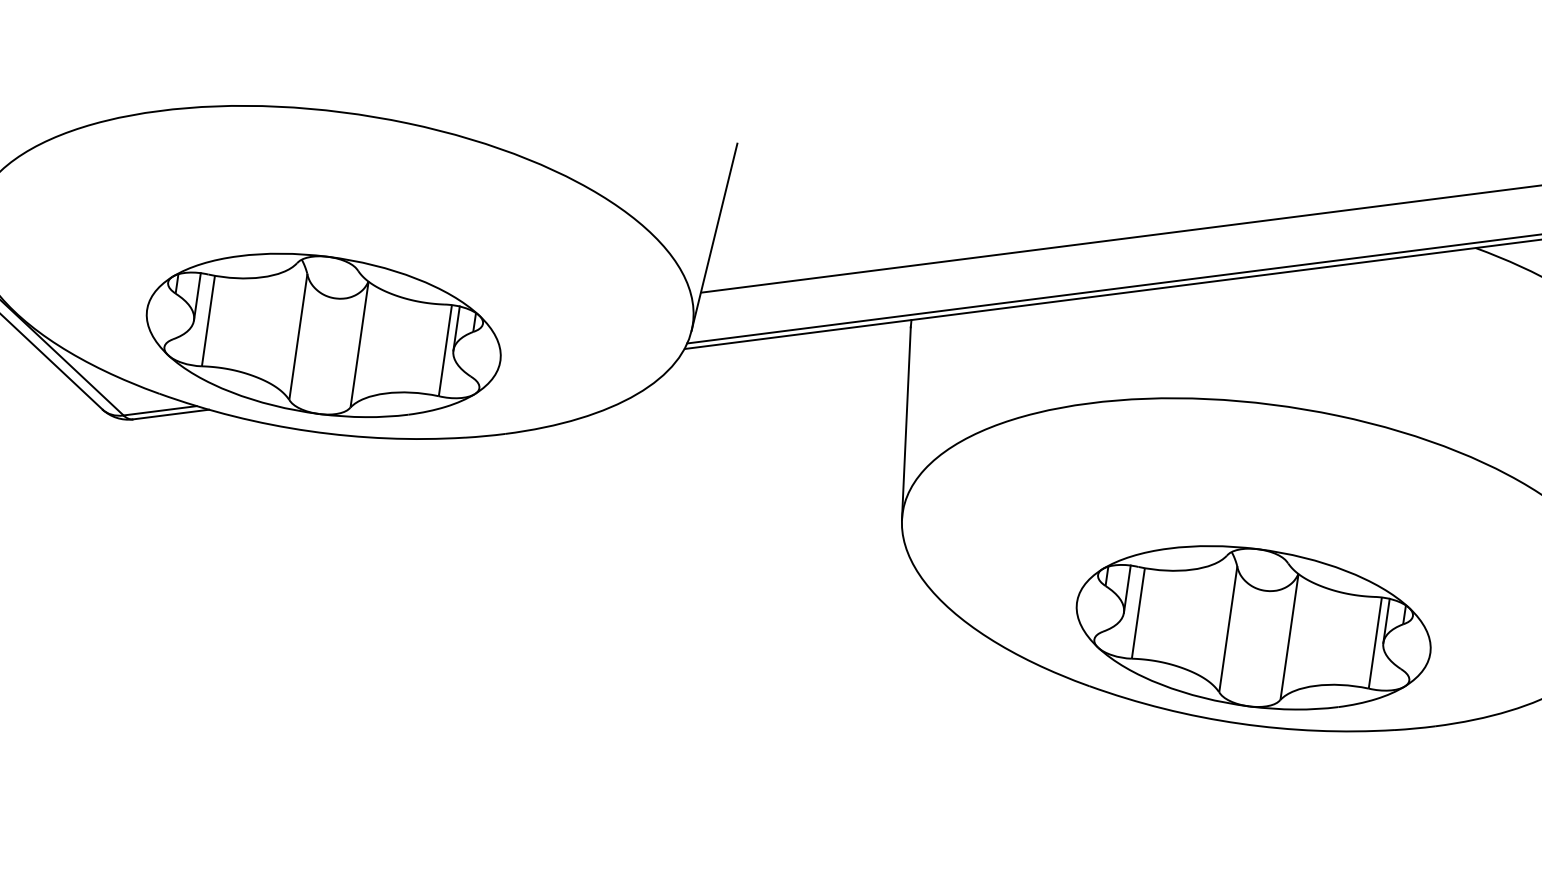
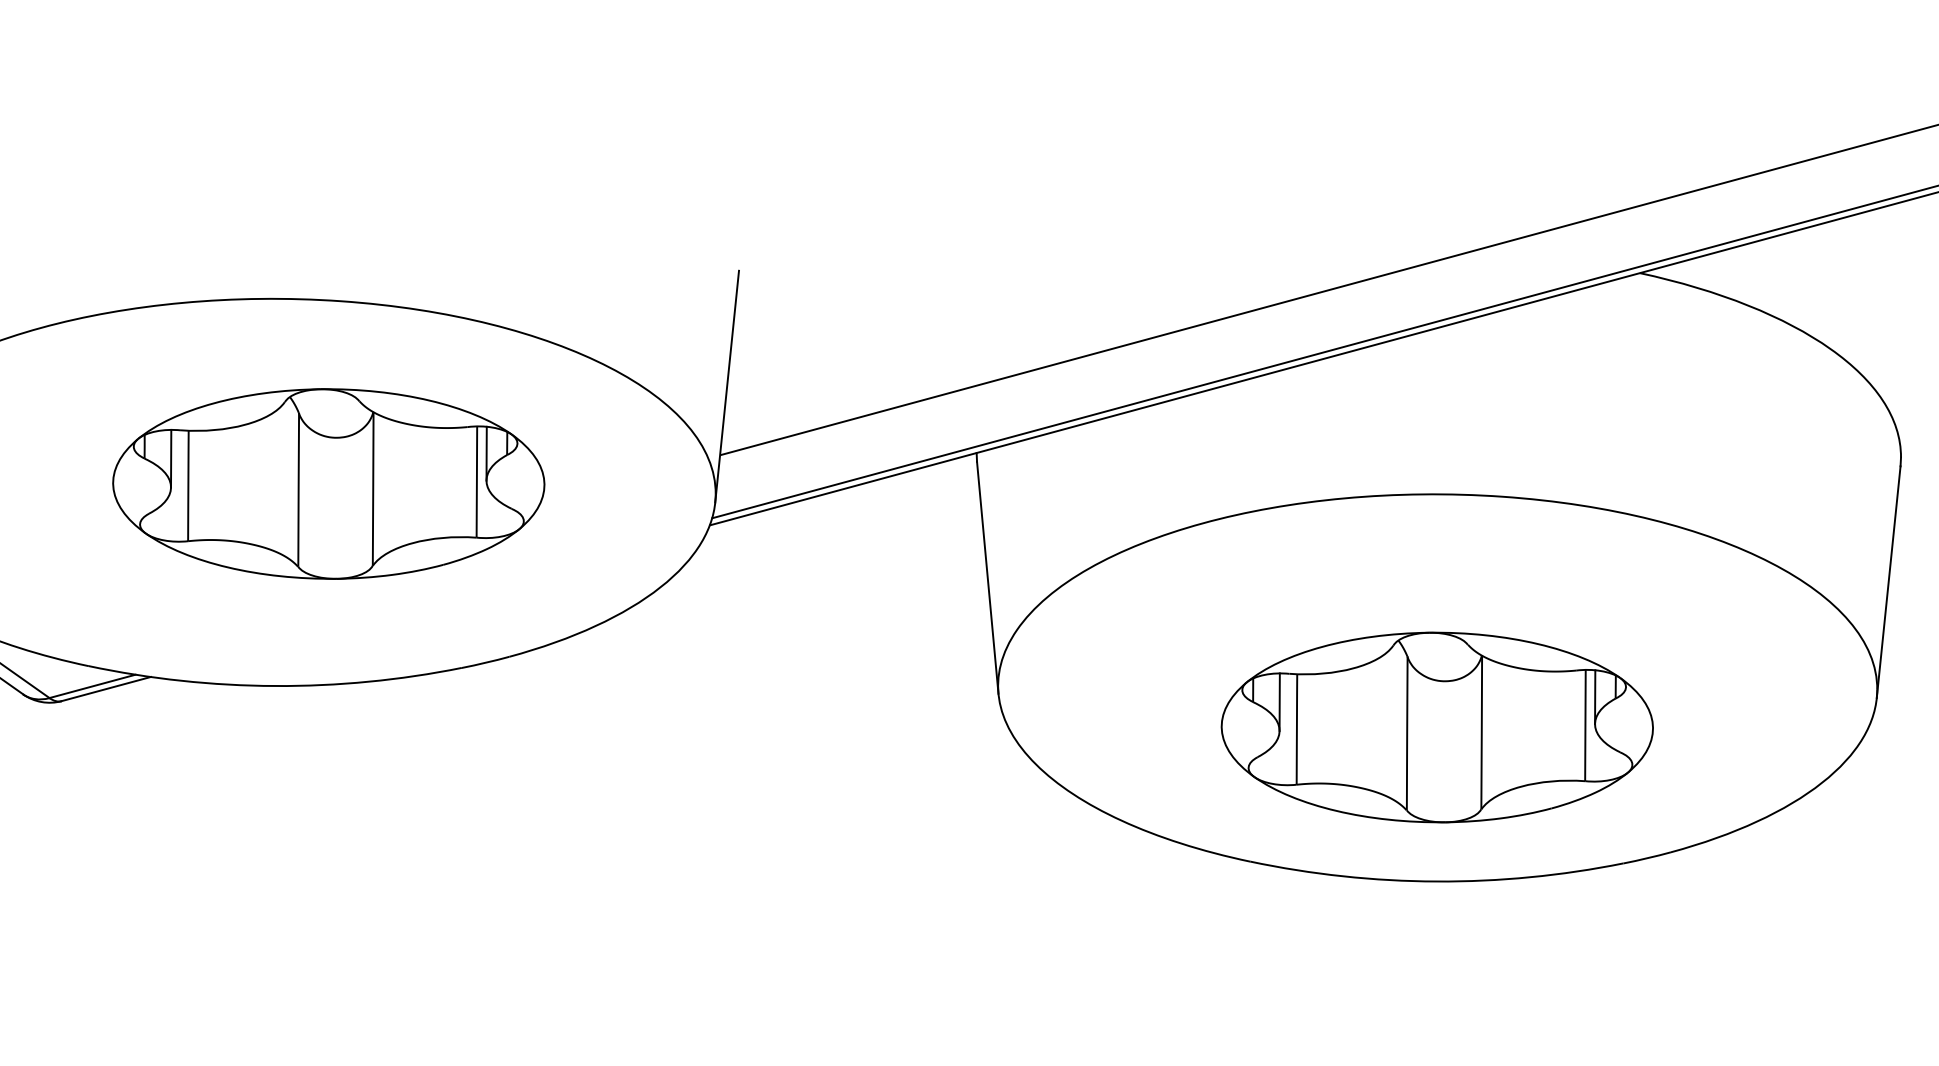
part: (323, 334) -> (328, 483), moved
part: (1253, 627) -> (1436, 727), moved

